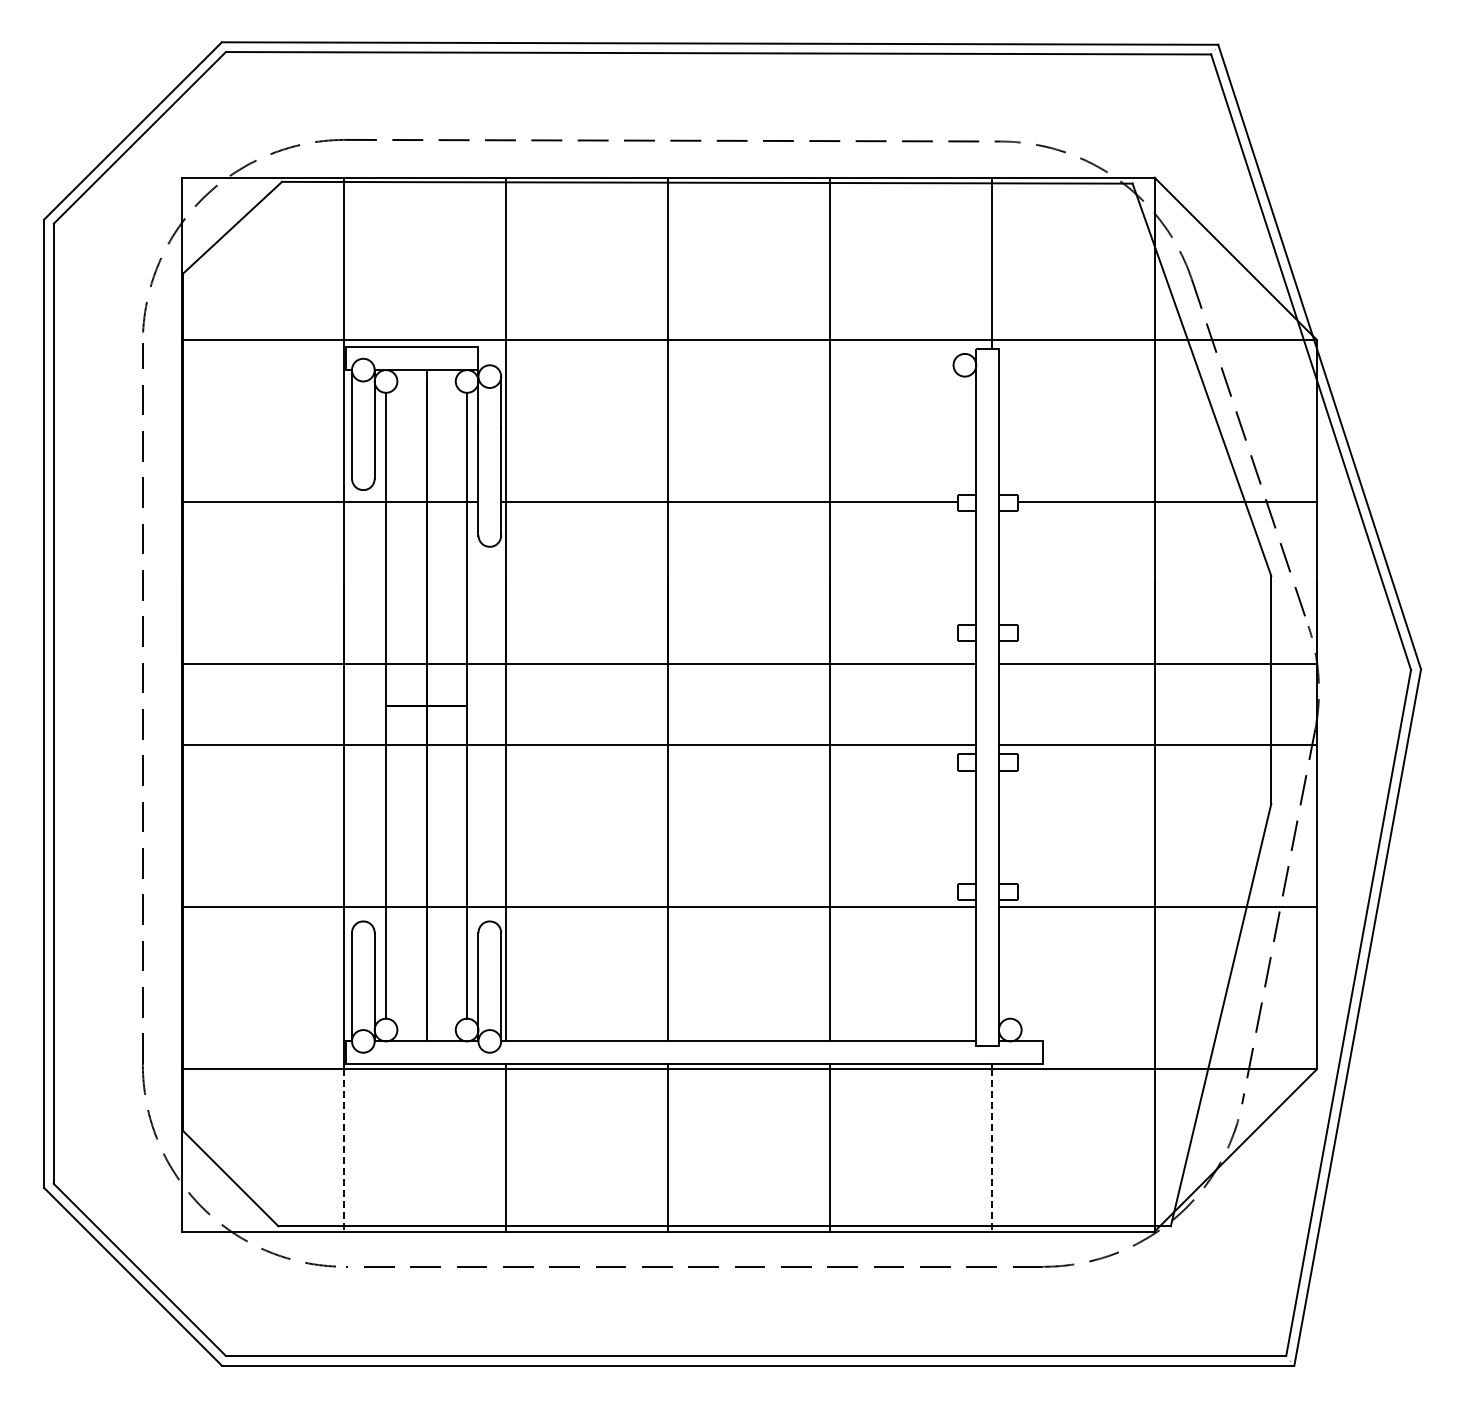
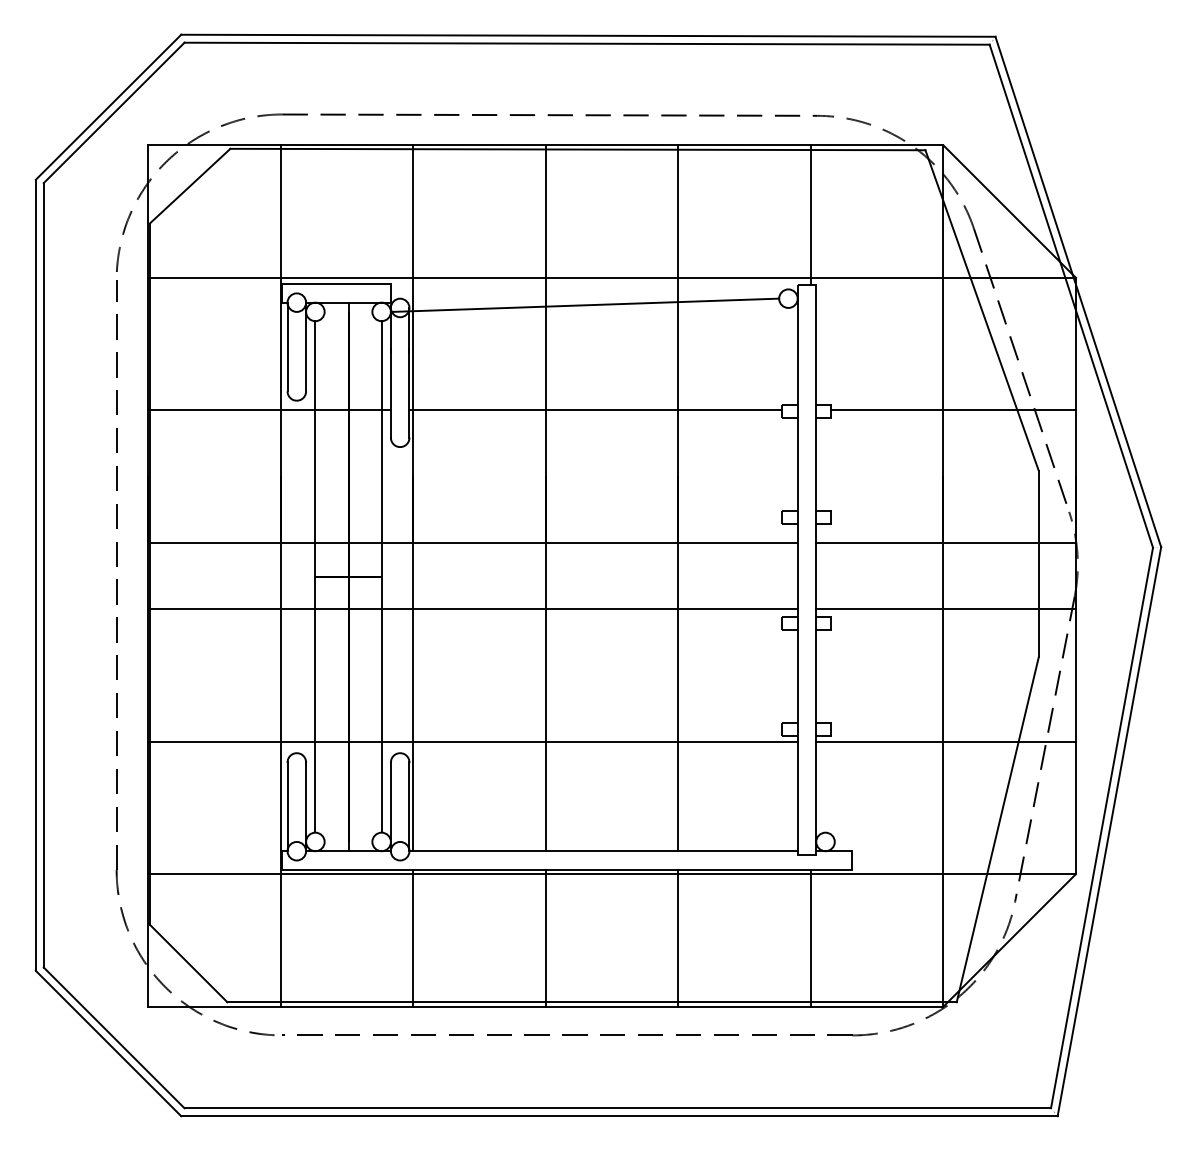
line: (715, 373) -> (584, 305), added
line: (343, 1151) -> (280, 941), dashed -> solid
line: (992, 1151) -> (810, 941), dashed -> solid

